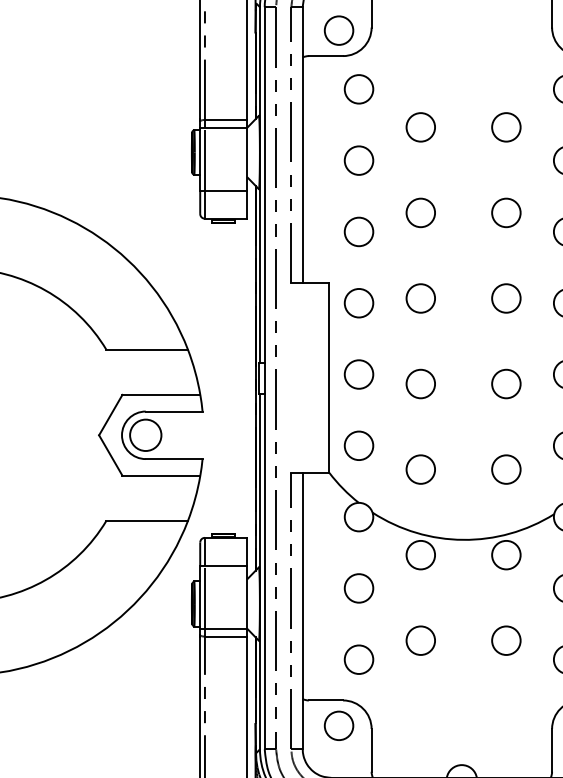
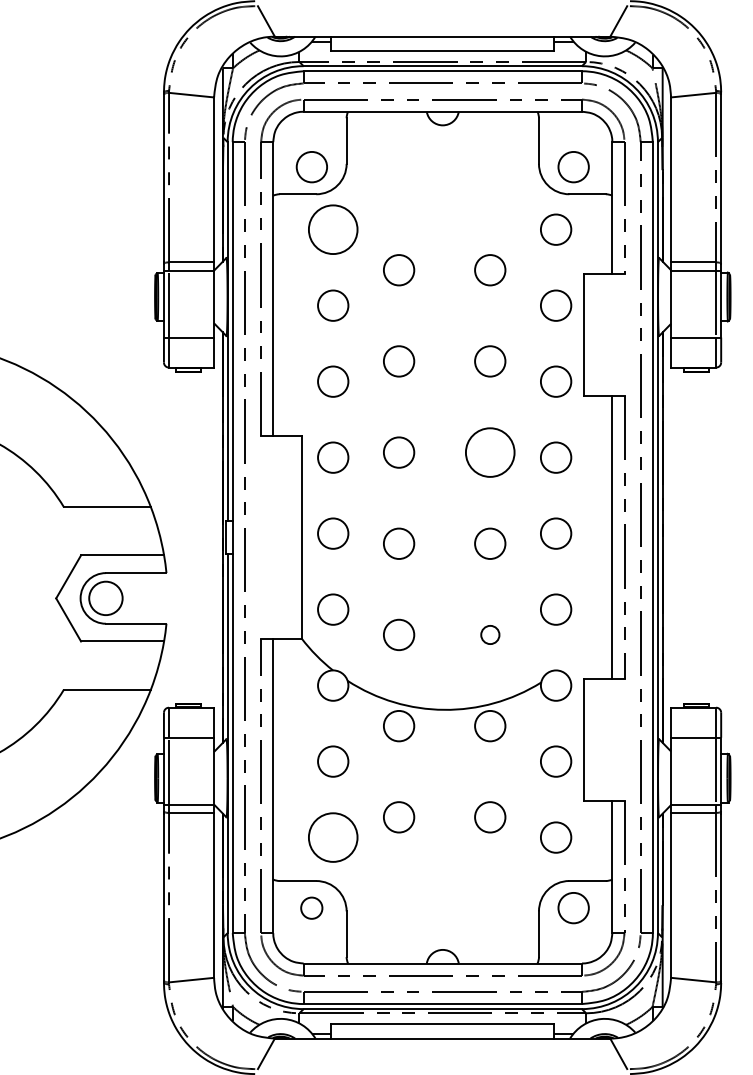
circle: (359, 89) -> (333, 229), size x1.6
circle: (506, 298) -> (490, 452), size x1.6
circle: (506, 469) -> (490, 634), size x0.6
circle: (359, 659) -> (333, 837), size x1.6
circle: (338, 726) -> (311, 908), size x0.7

